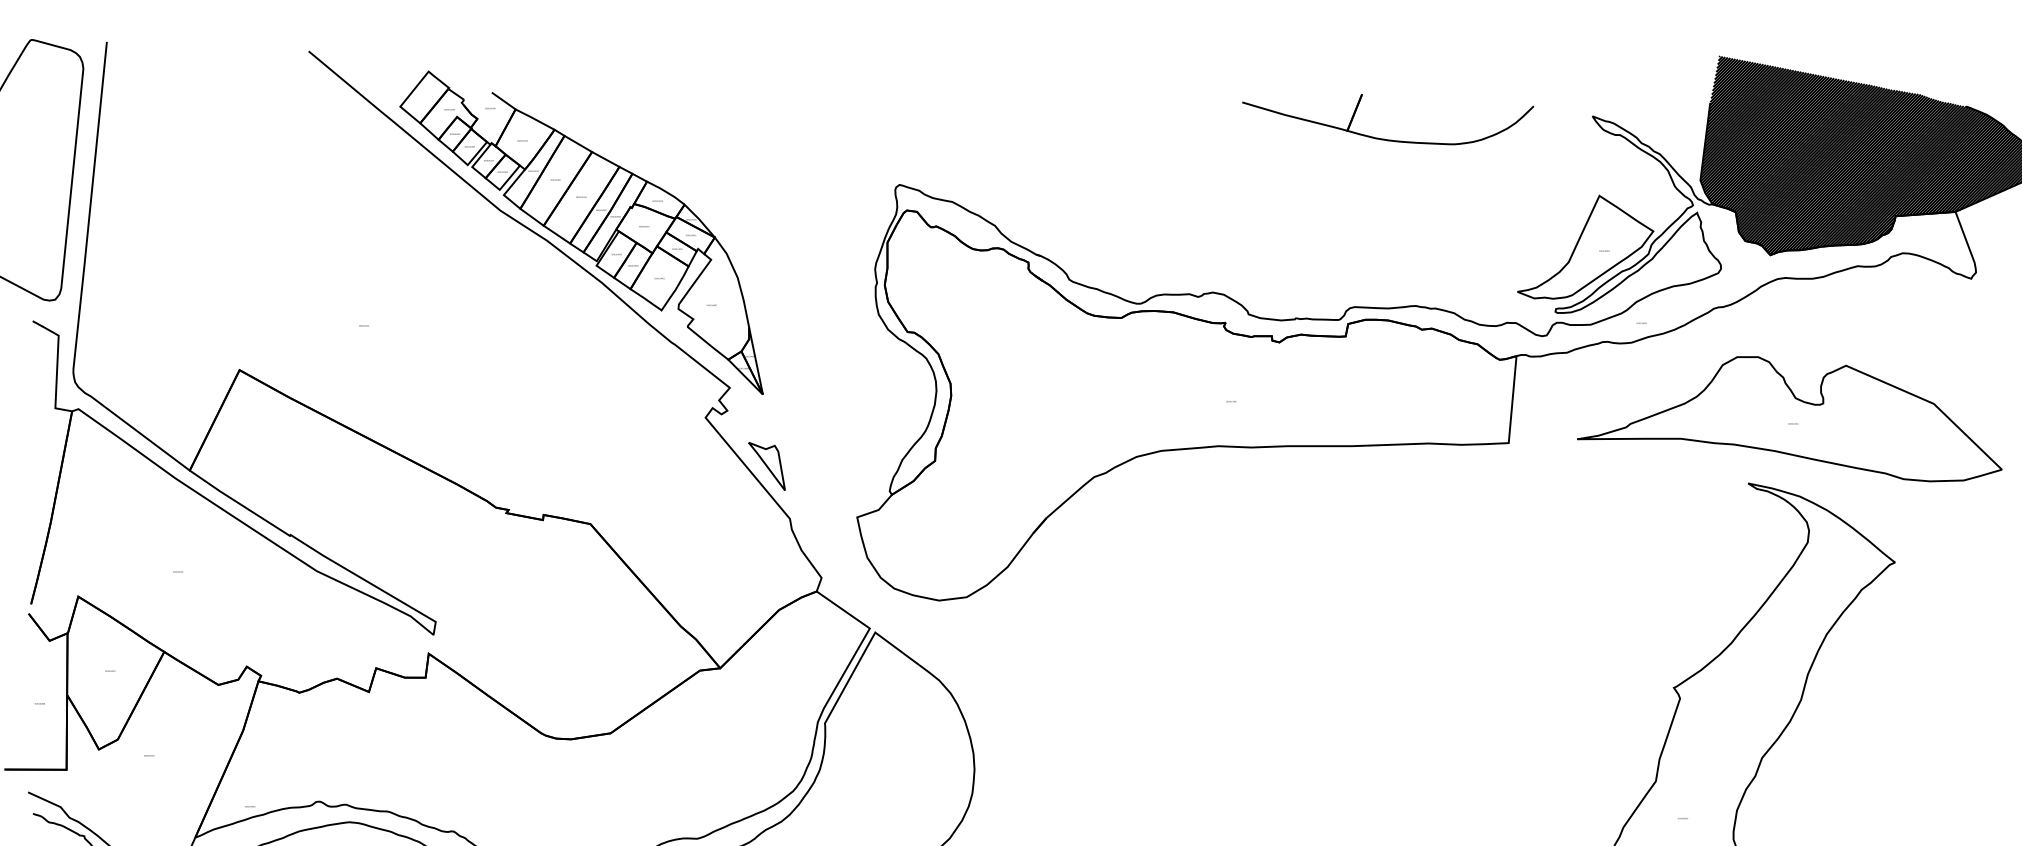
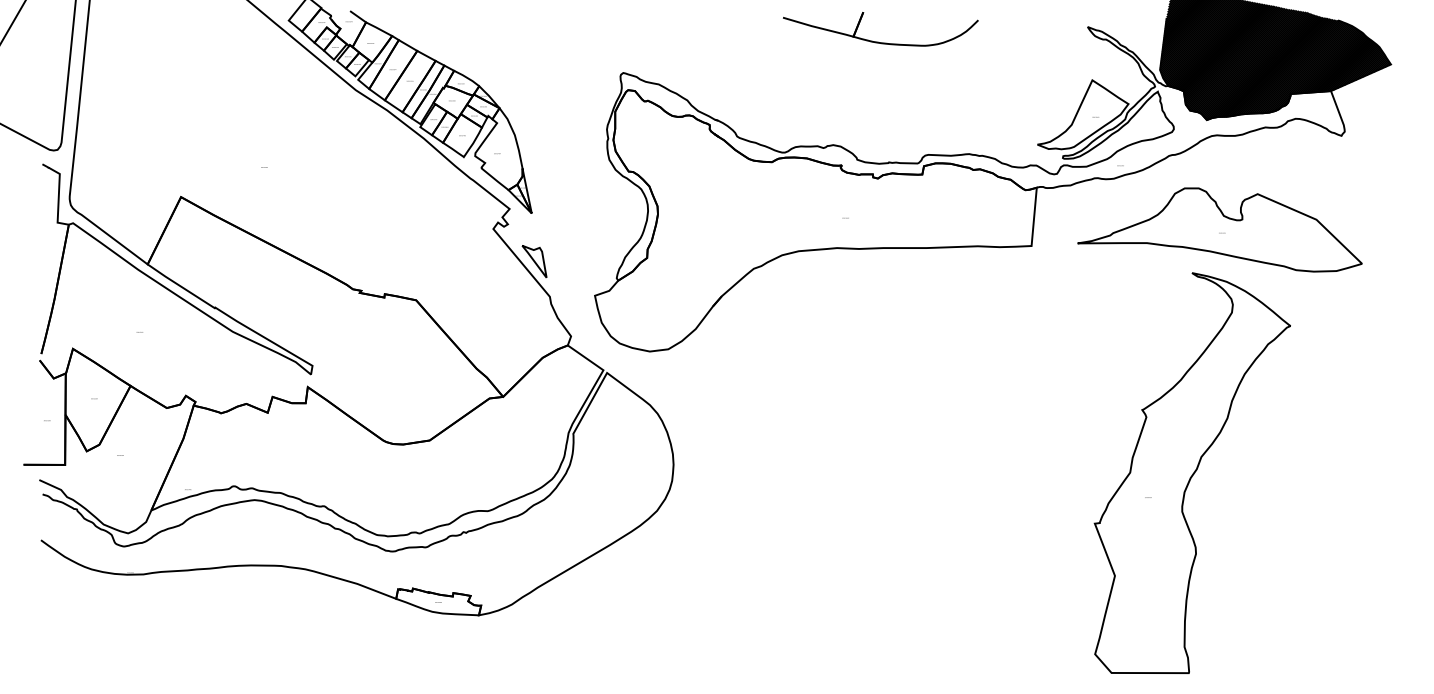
part: (1384, 137) -> (878, 41), moved

